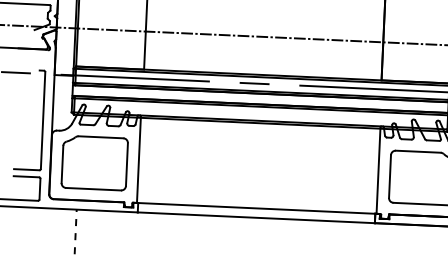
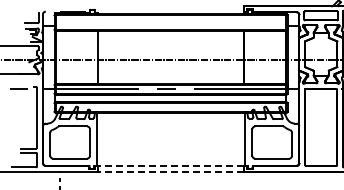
line: (255, 207) -> (170, 165), solid -> dashed
line: (255, 217) -> (170, 171), solid -> dashed

